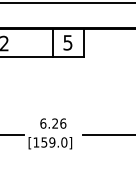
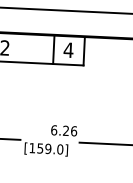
text: (67, 42) -> (68, 49), 5 -> 4
text: (53, 123) -> (64, 130), moved

